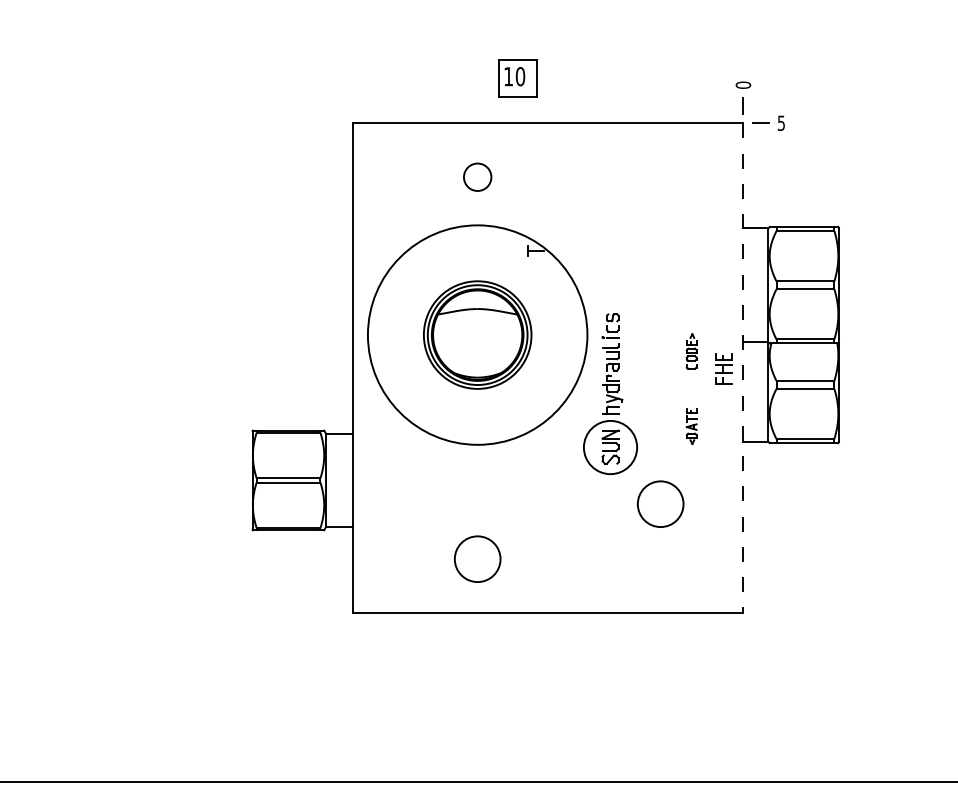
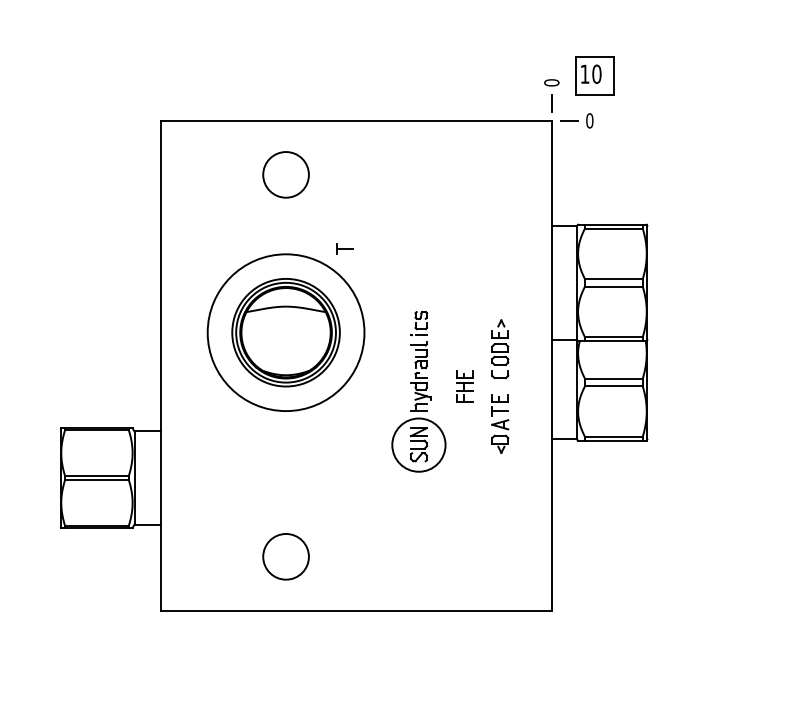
part: (517, 78) -> (593, 76), moved
text: (781, 123) -> (589, 121), 5 -> 0
circle: (477, 177) -> (285, 175), size x1.67
circle: (477, 334) -> (285, 332), size x0.71
part: (691, 351) -> (499, 349), size x1.67
part: (723, 368) -> (464, 386), moved
line: (743, 368) -> (551, 366), dashed -> solid
part: (691, 426) -> (499, 424), size x1.67
circle: (660, 503) -> (468, 501), removed

